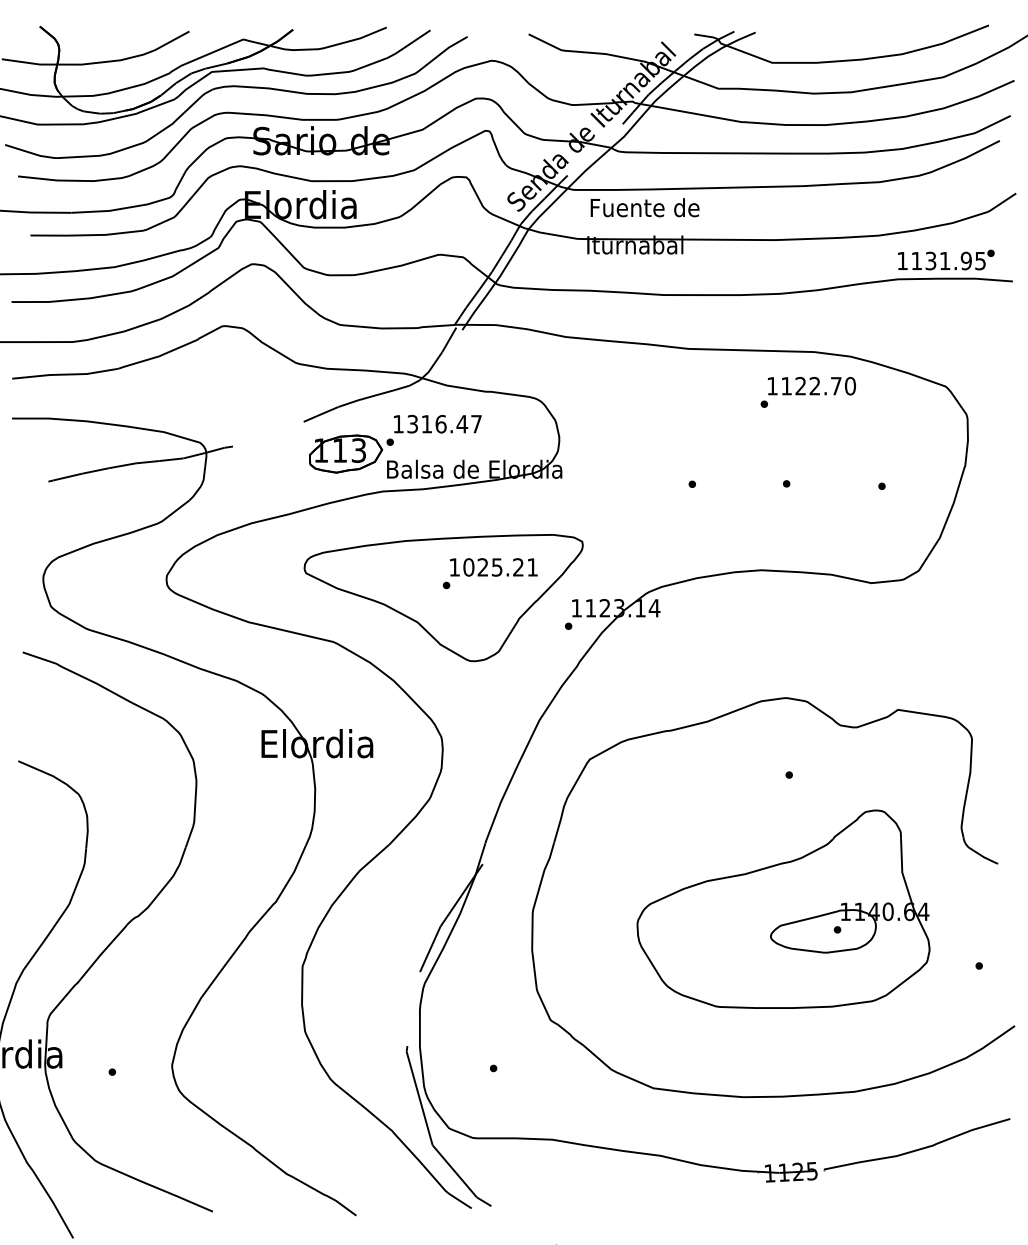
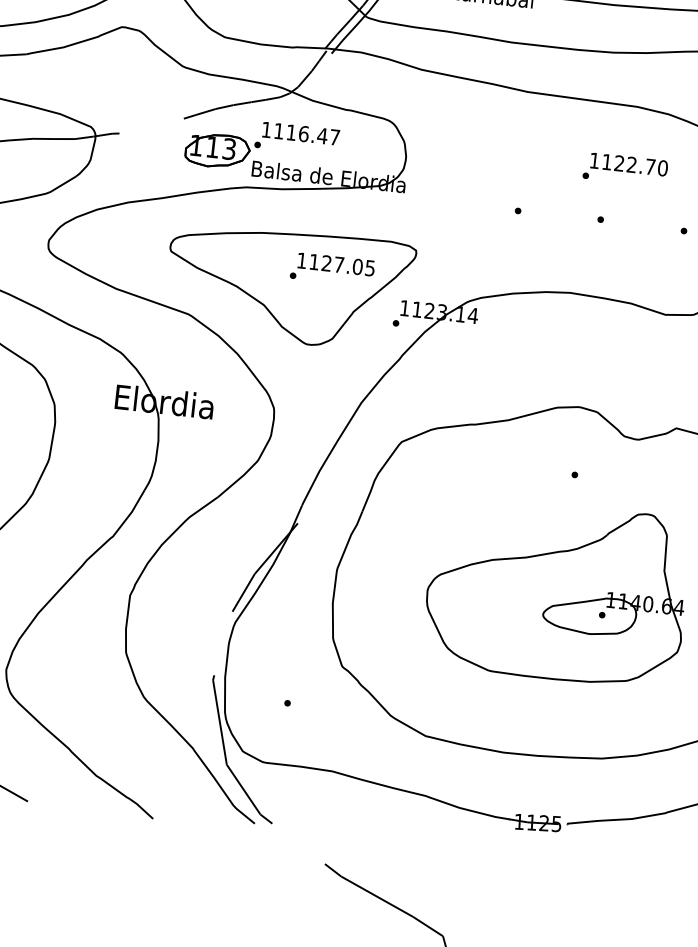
text: (807, 391) -> (624, 168), moved
text: (412, 423) -> (278, 130), 1316.47 -> 1116.47
text: (500, 567) -> (342, 265), 1025.21 -> 1127.05

